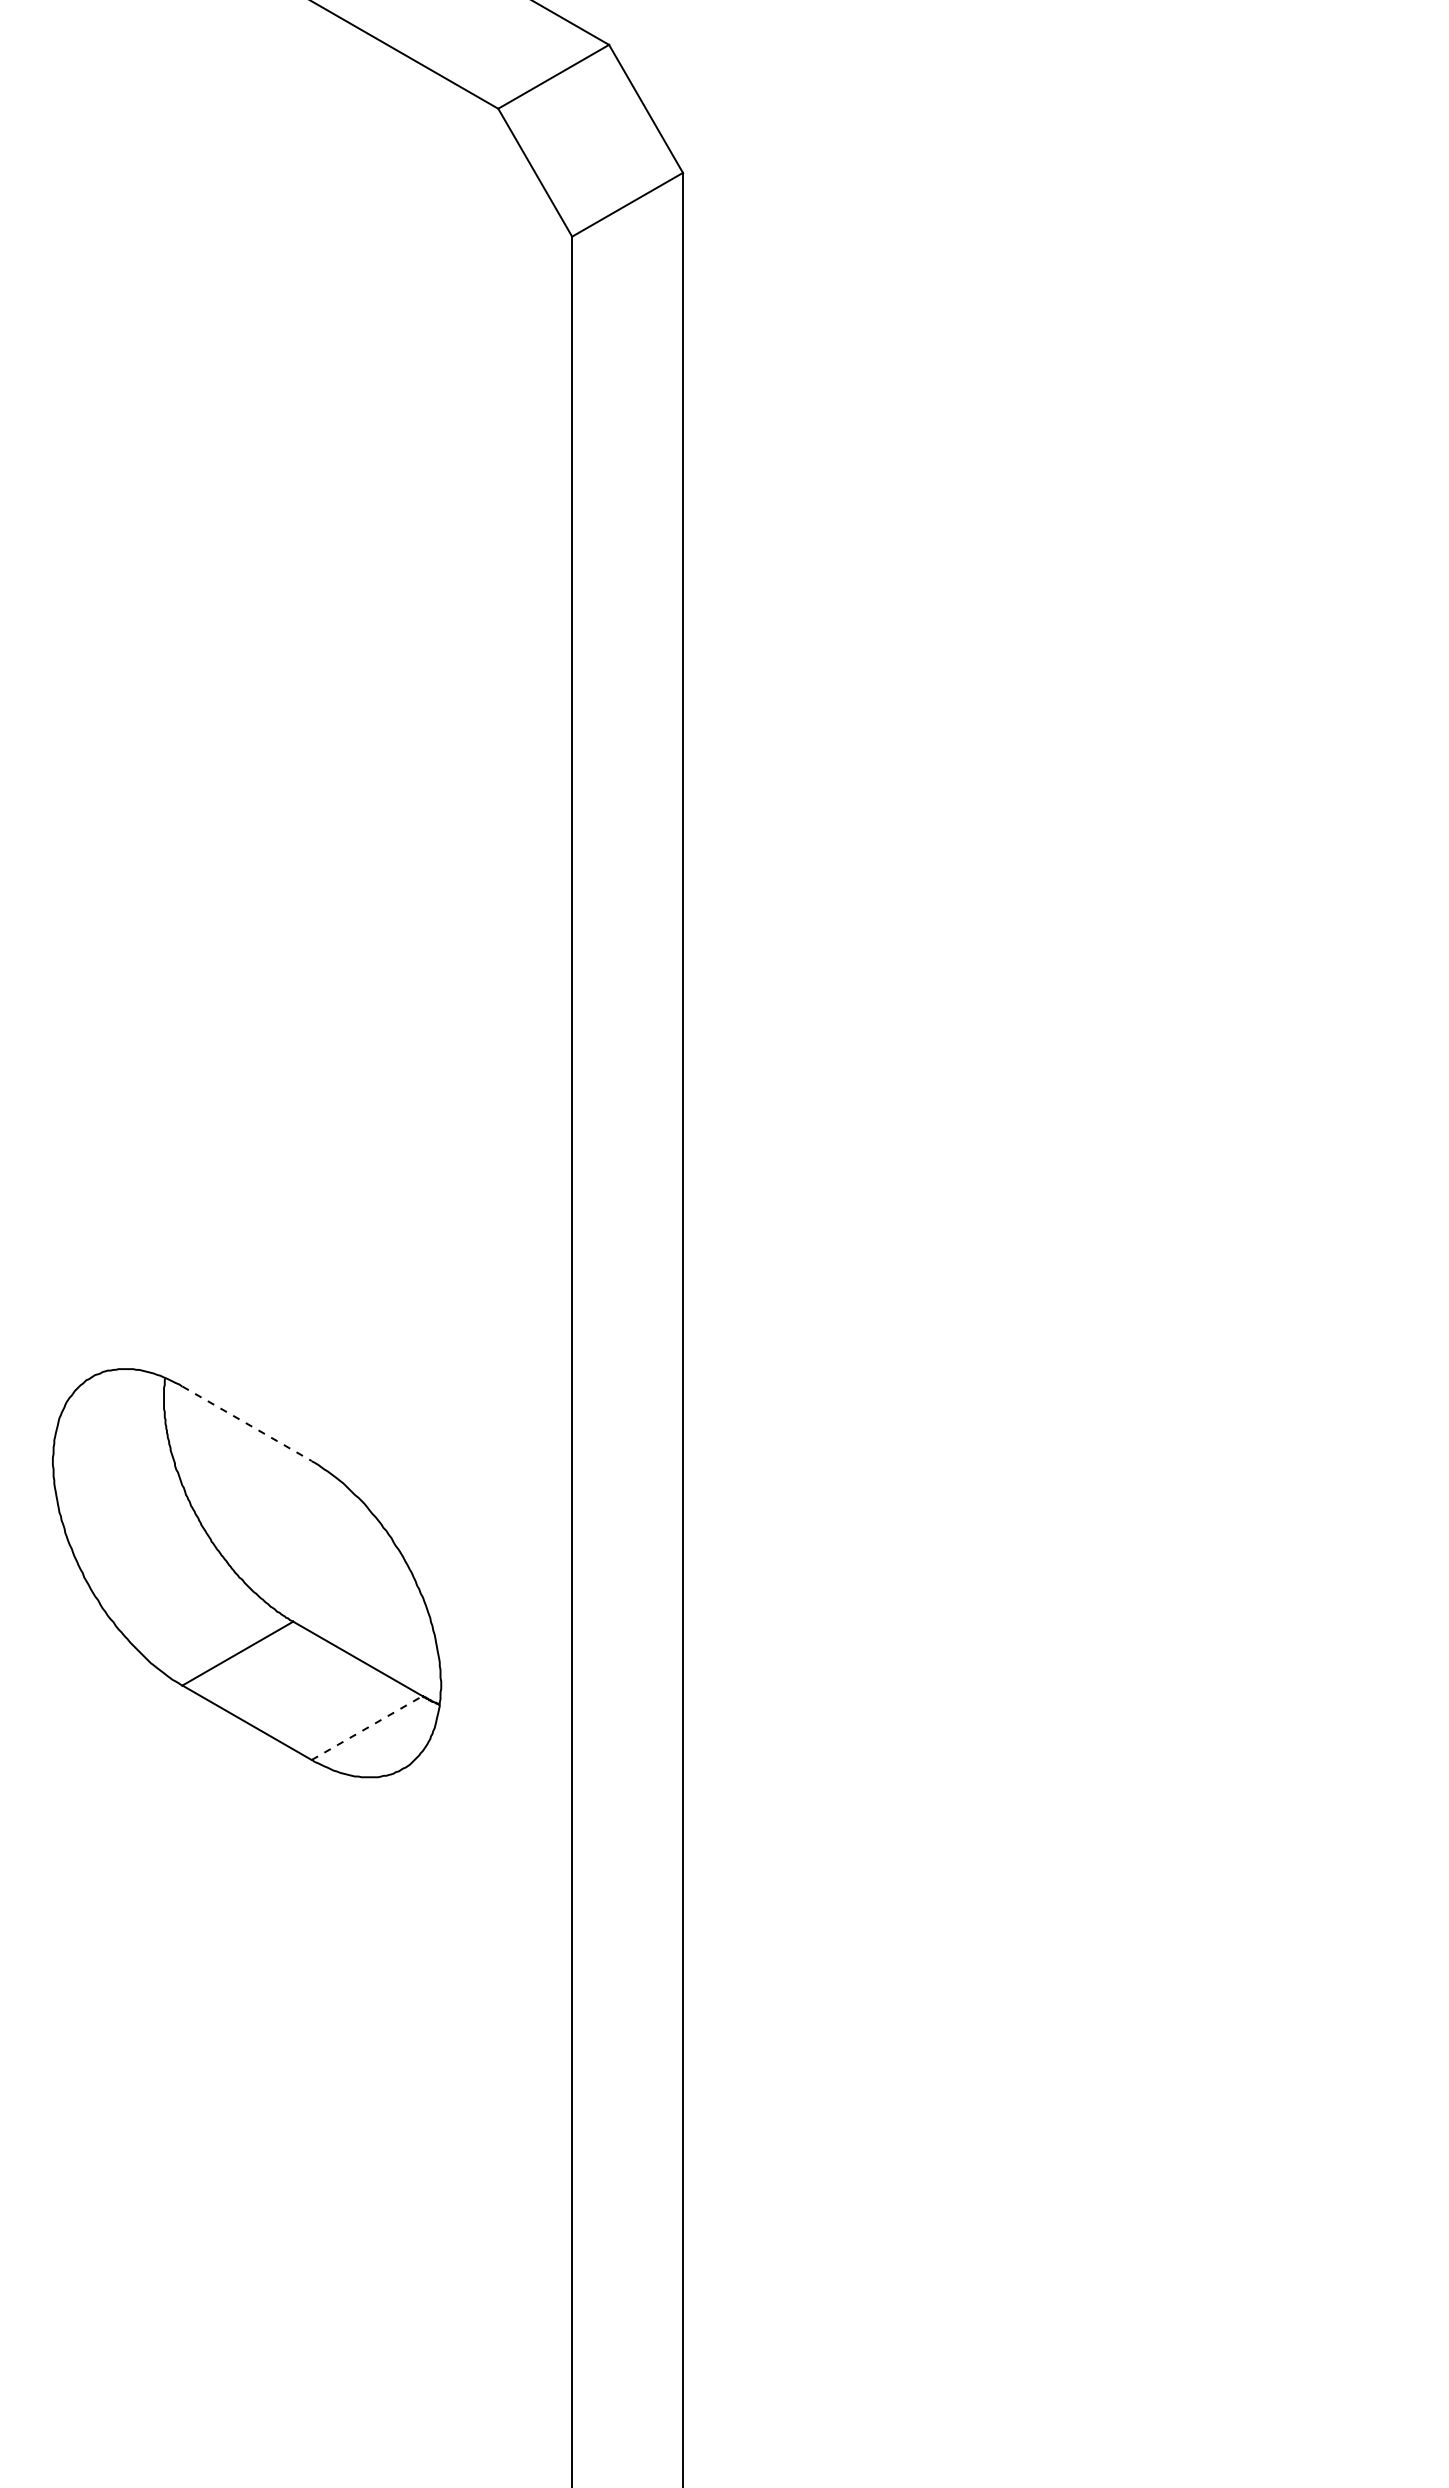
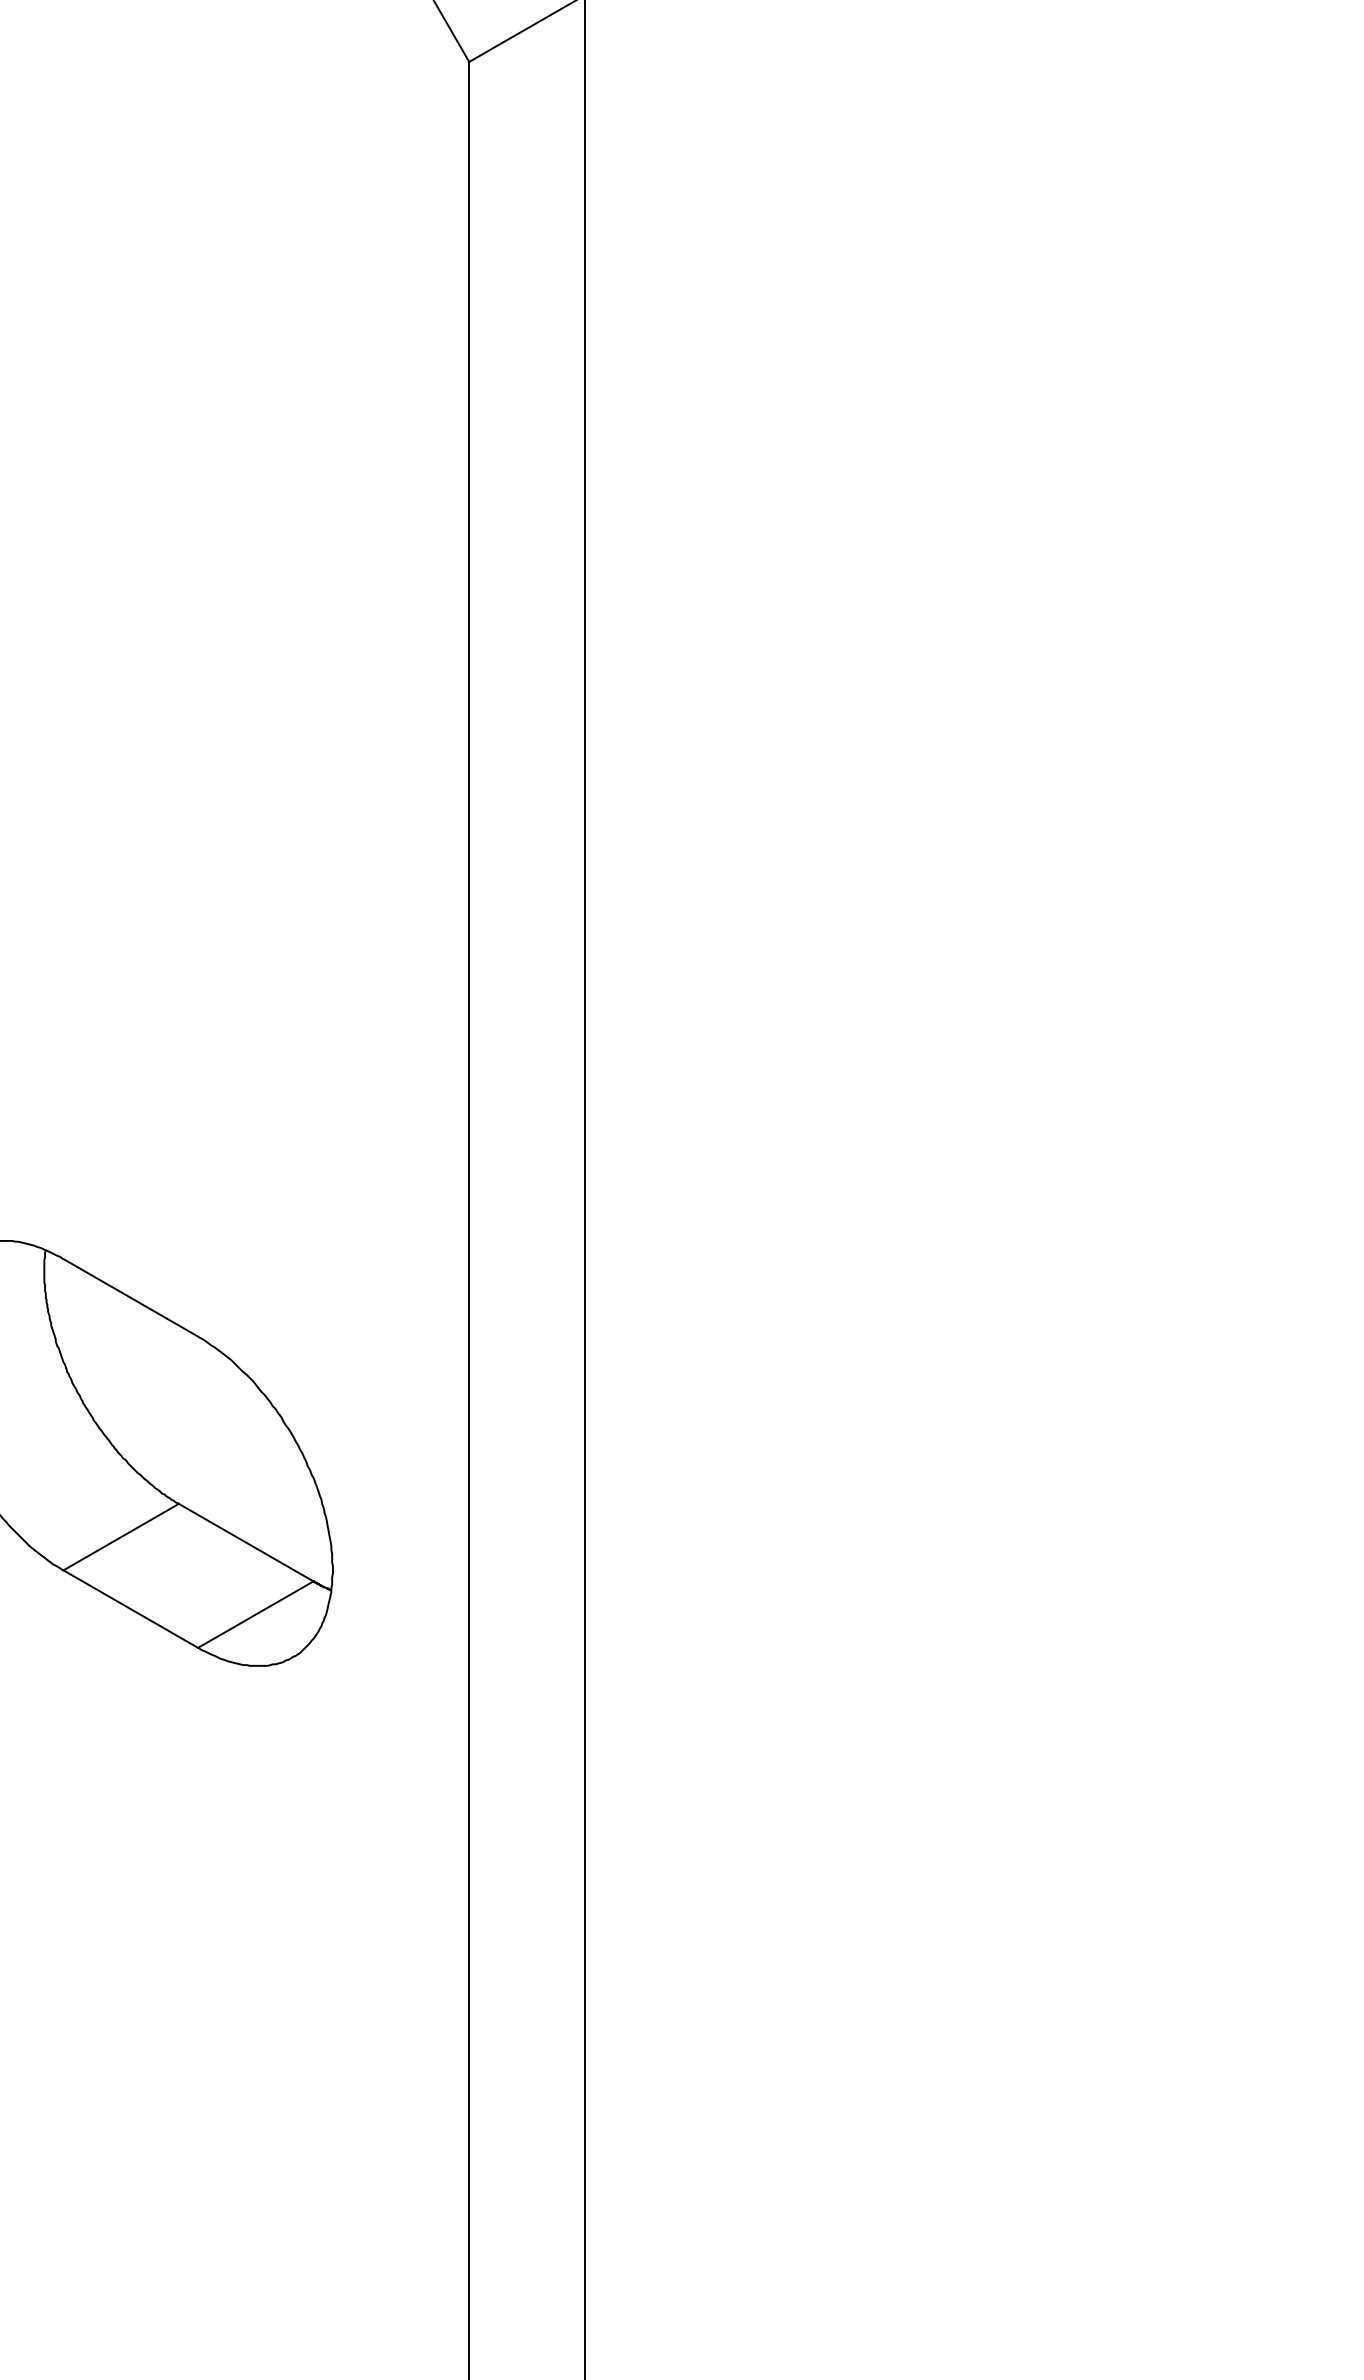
line: (247, 1423) -> (131, 1297), dashed -> solid
line: (367, 1728) -> (256, 1615), dashed -> solid

